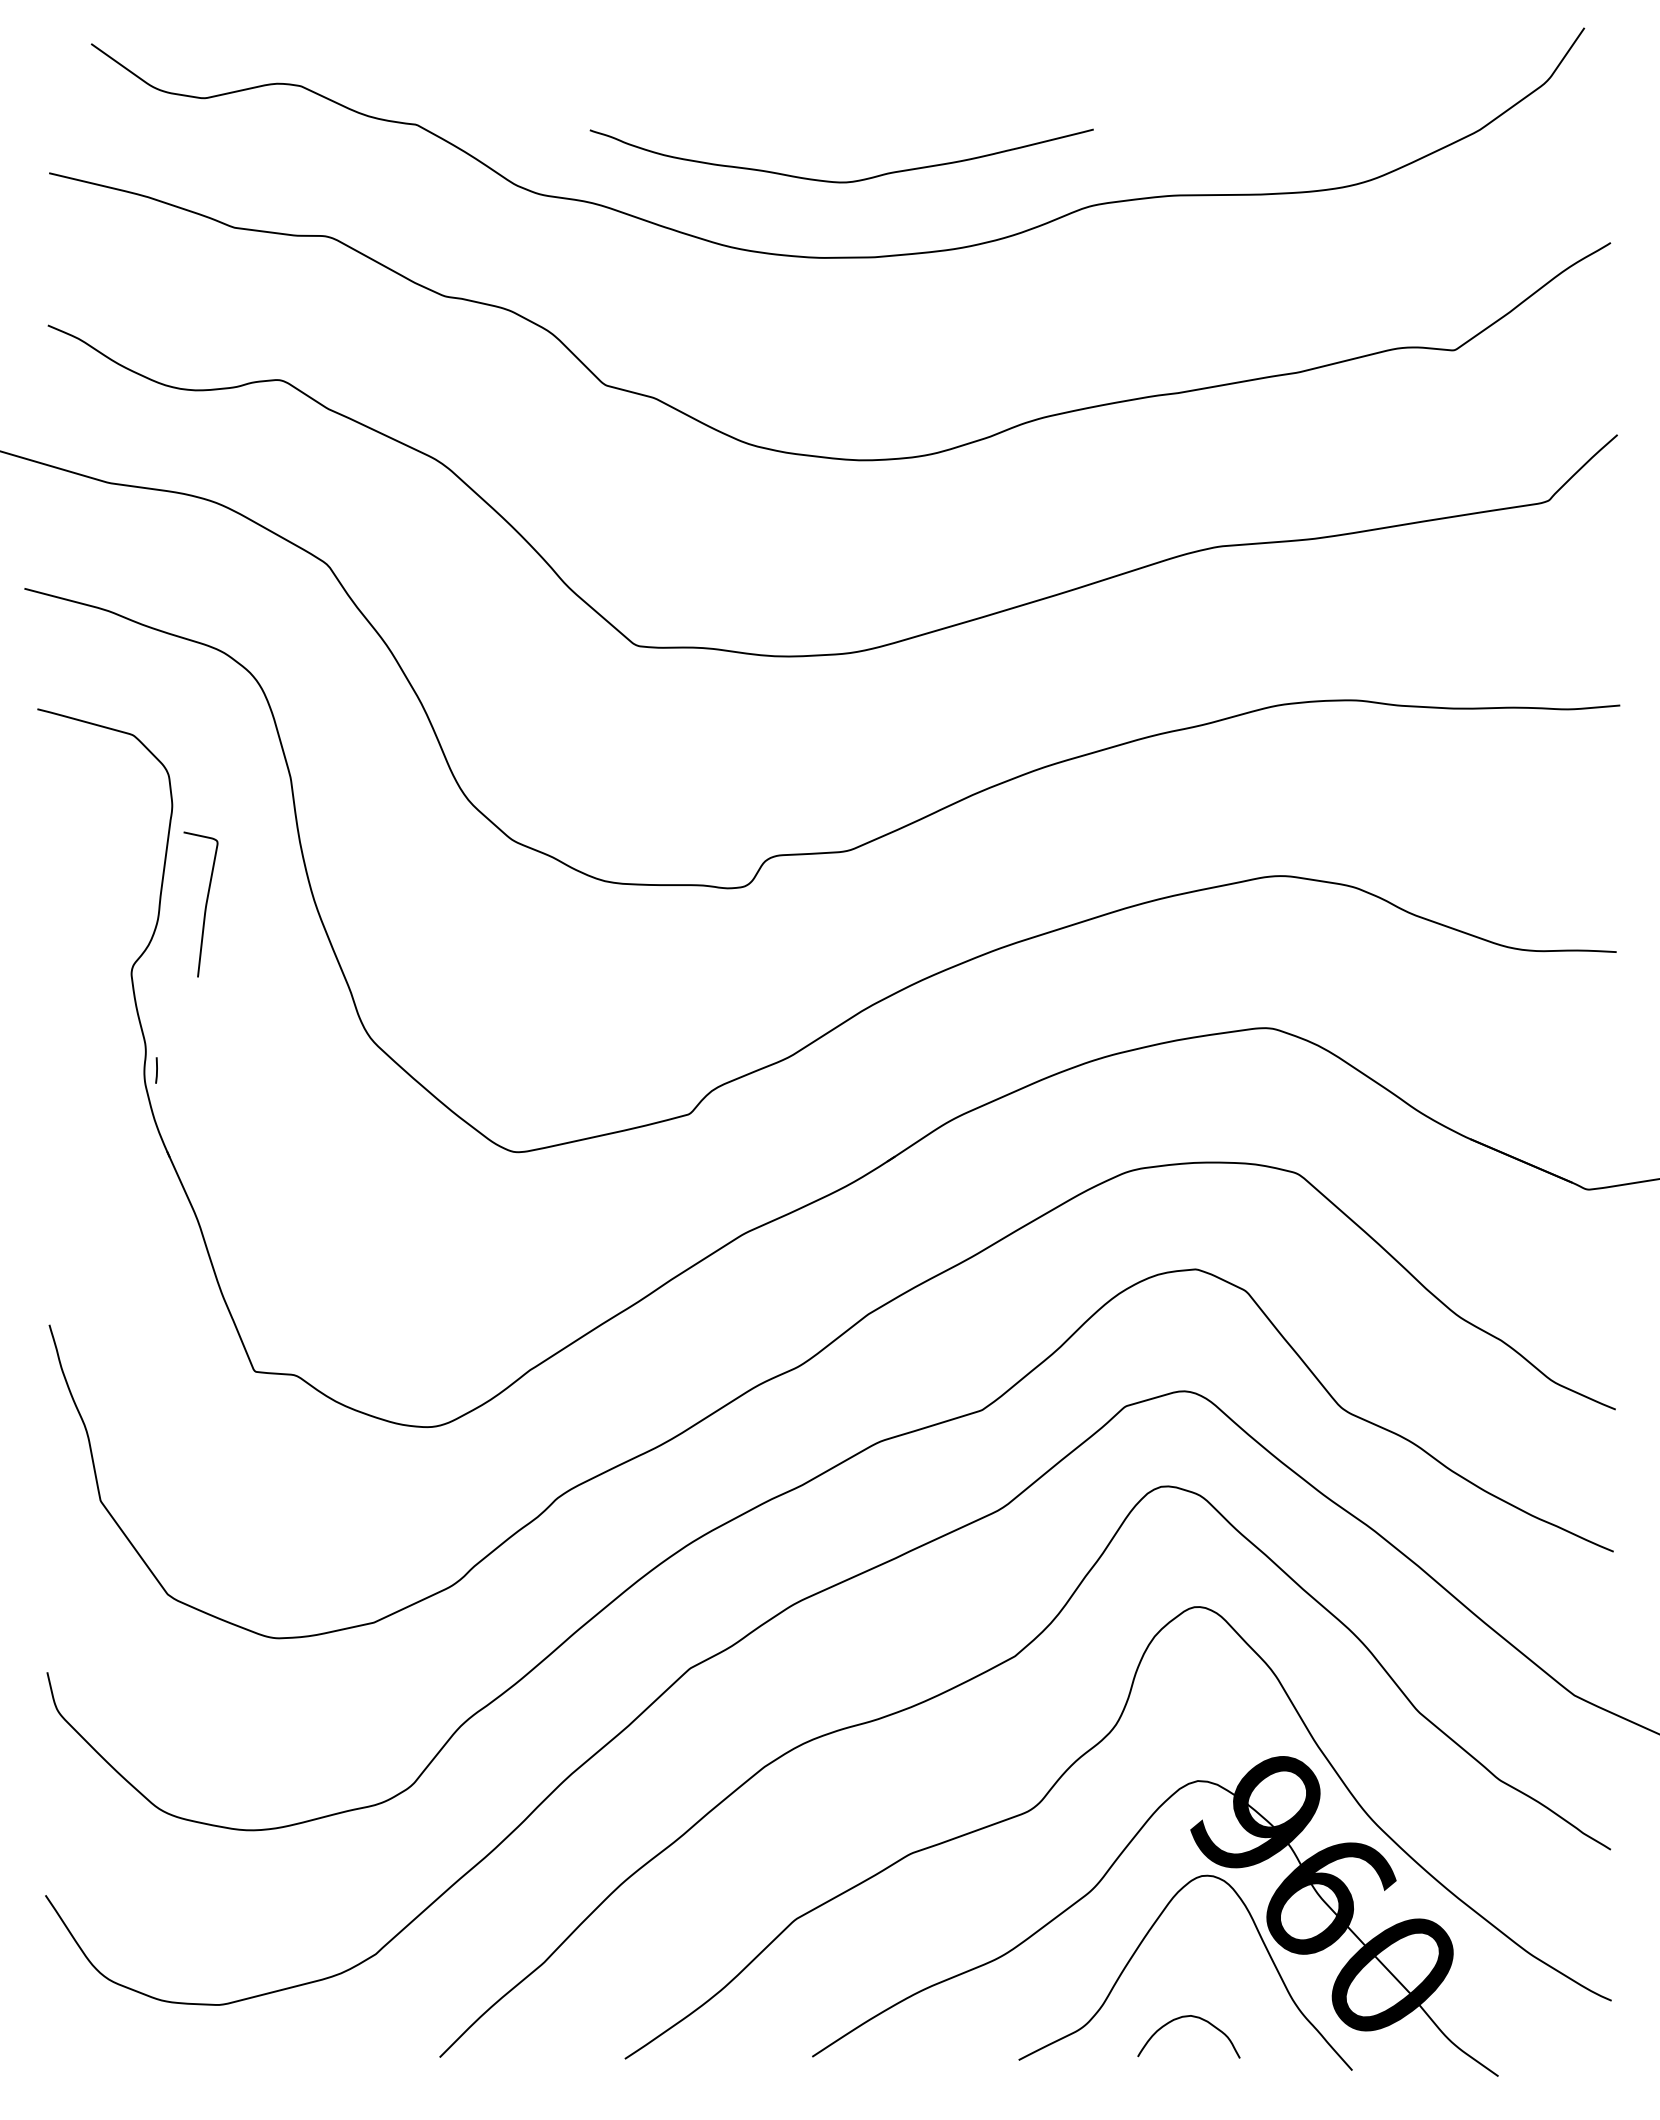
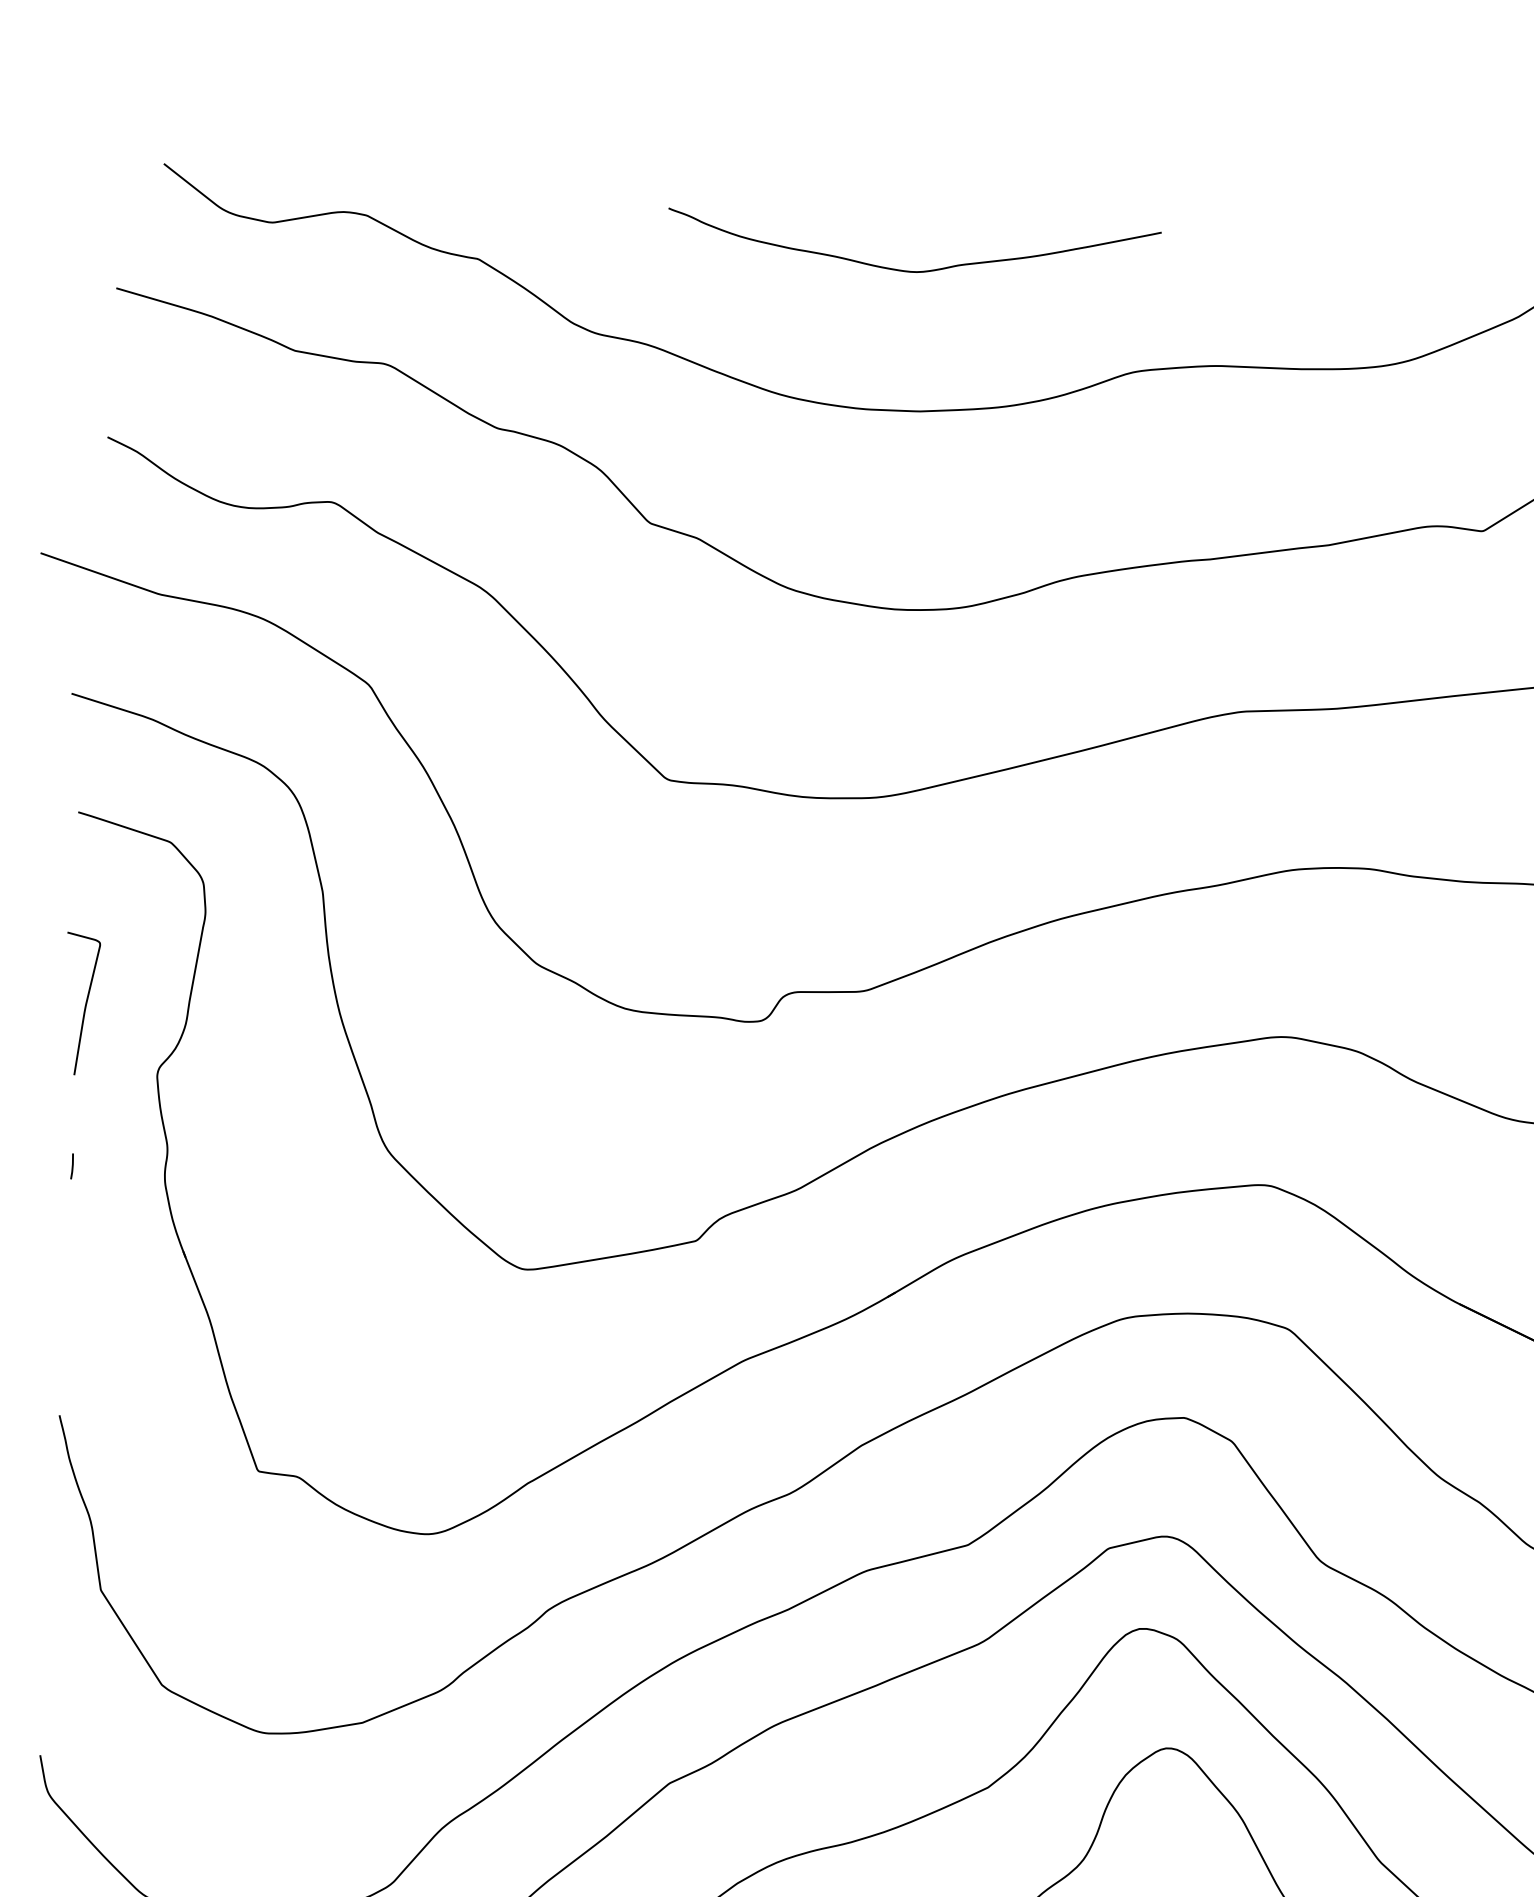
curve: (841, 181) -> (912, 270), moved
curve: (205, 904) -> (85, 1004), moved
line: (156, 1070) -> (72, 1166), moved

